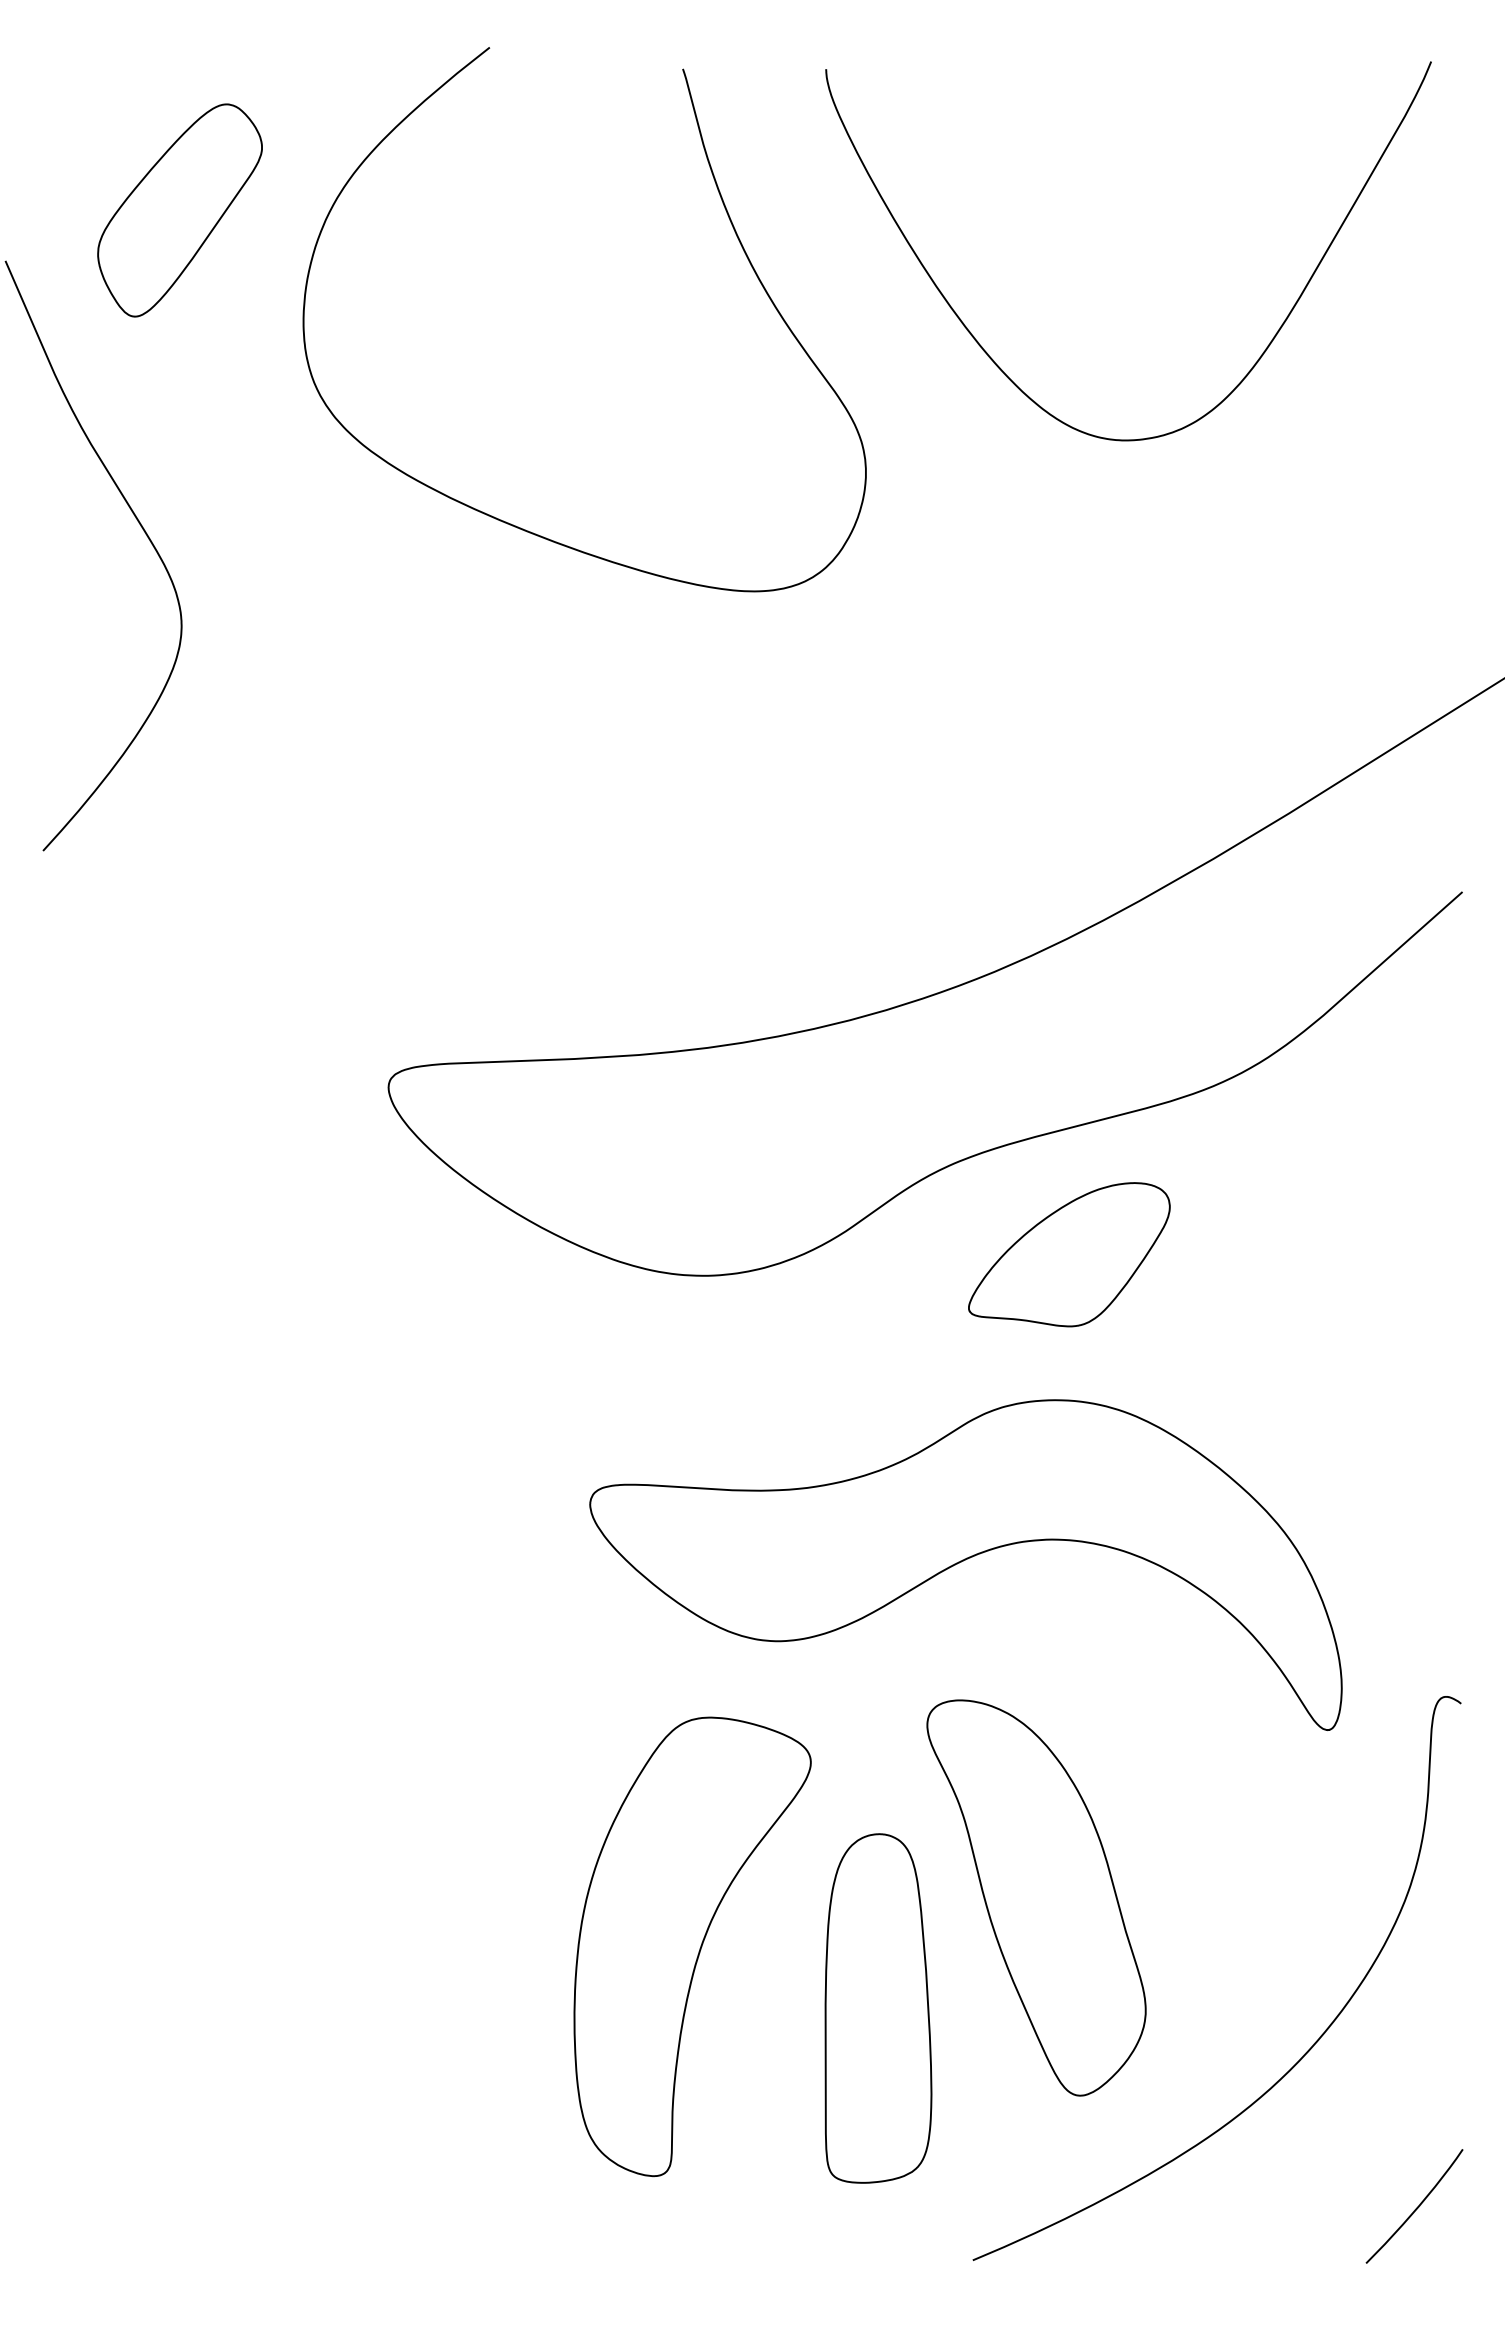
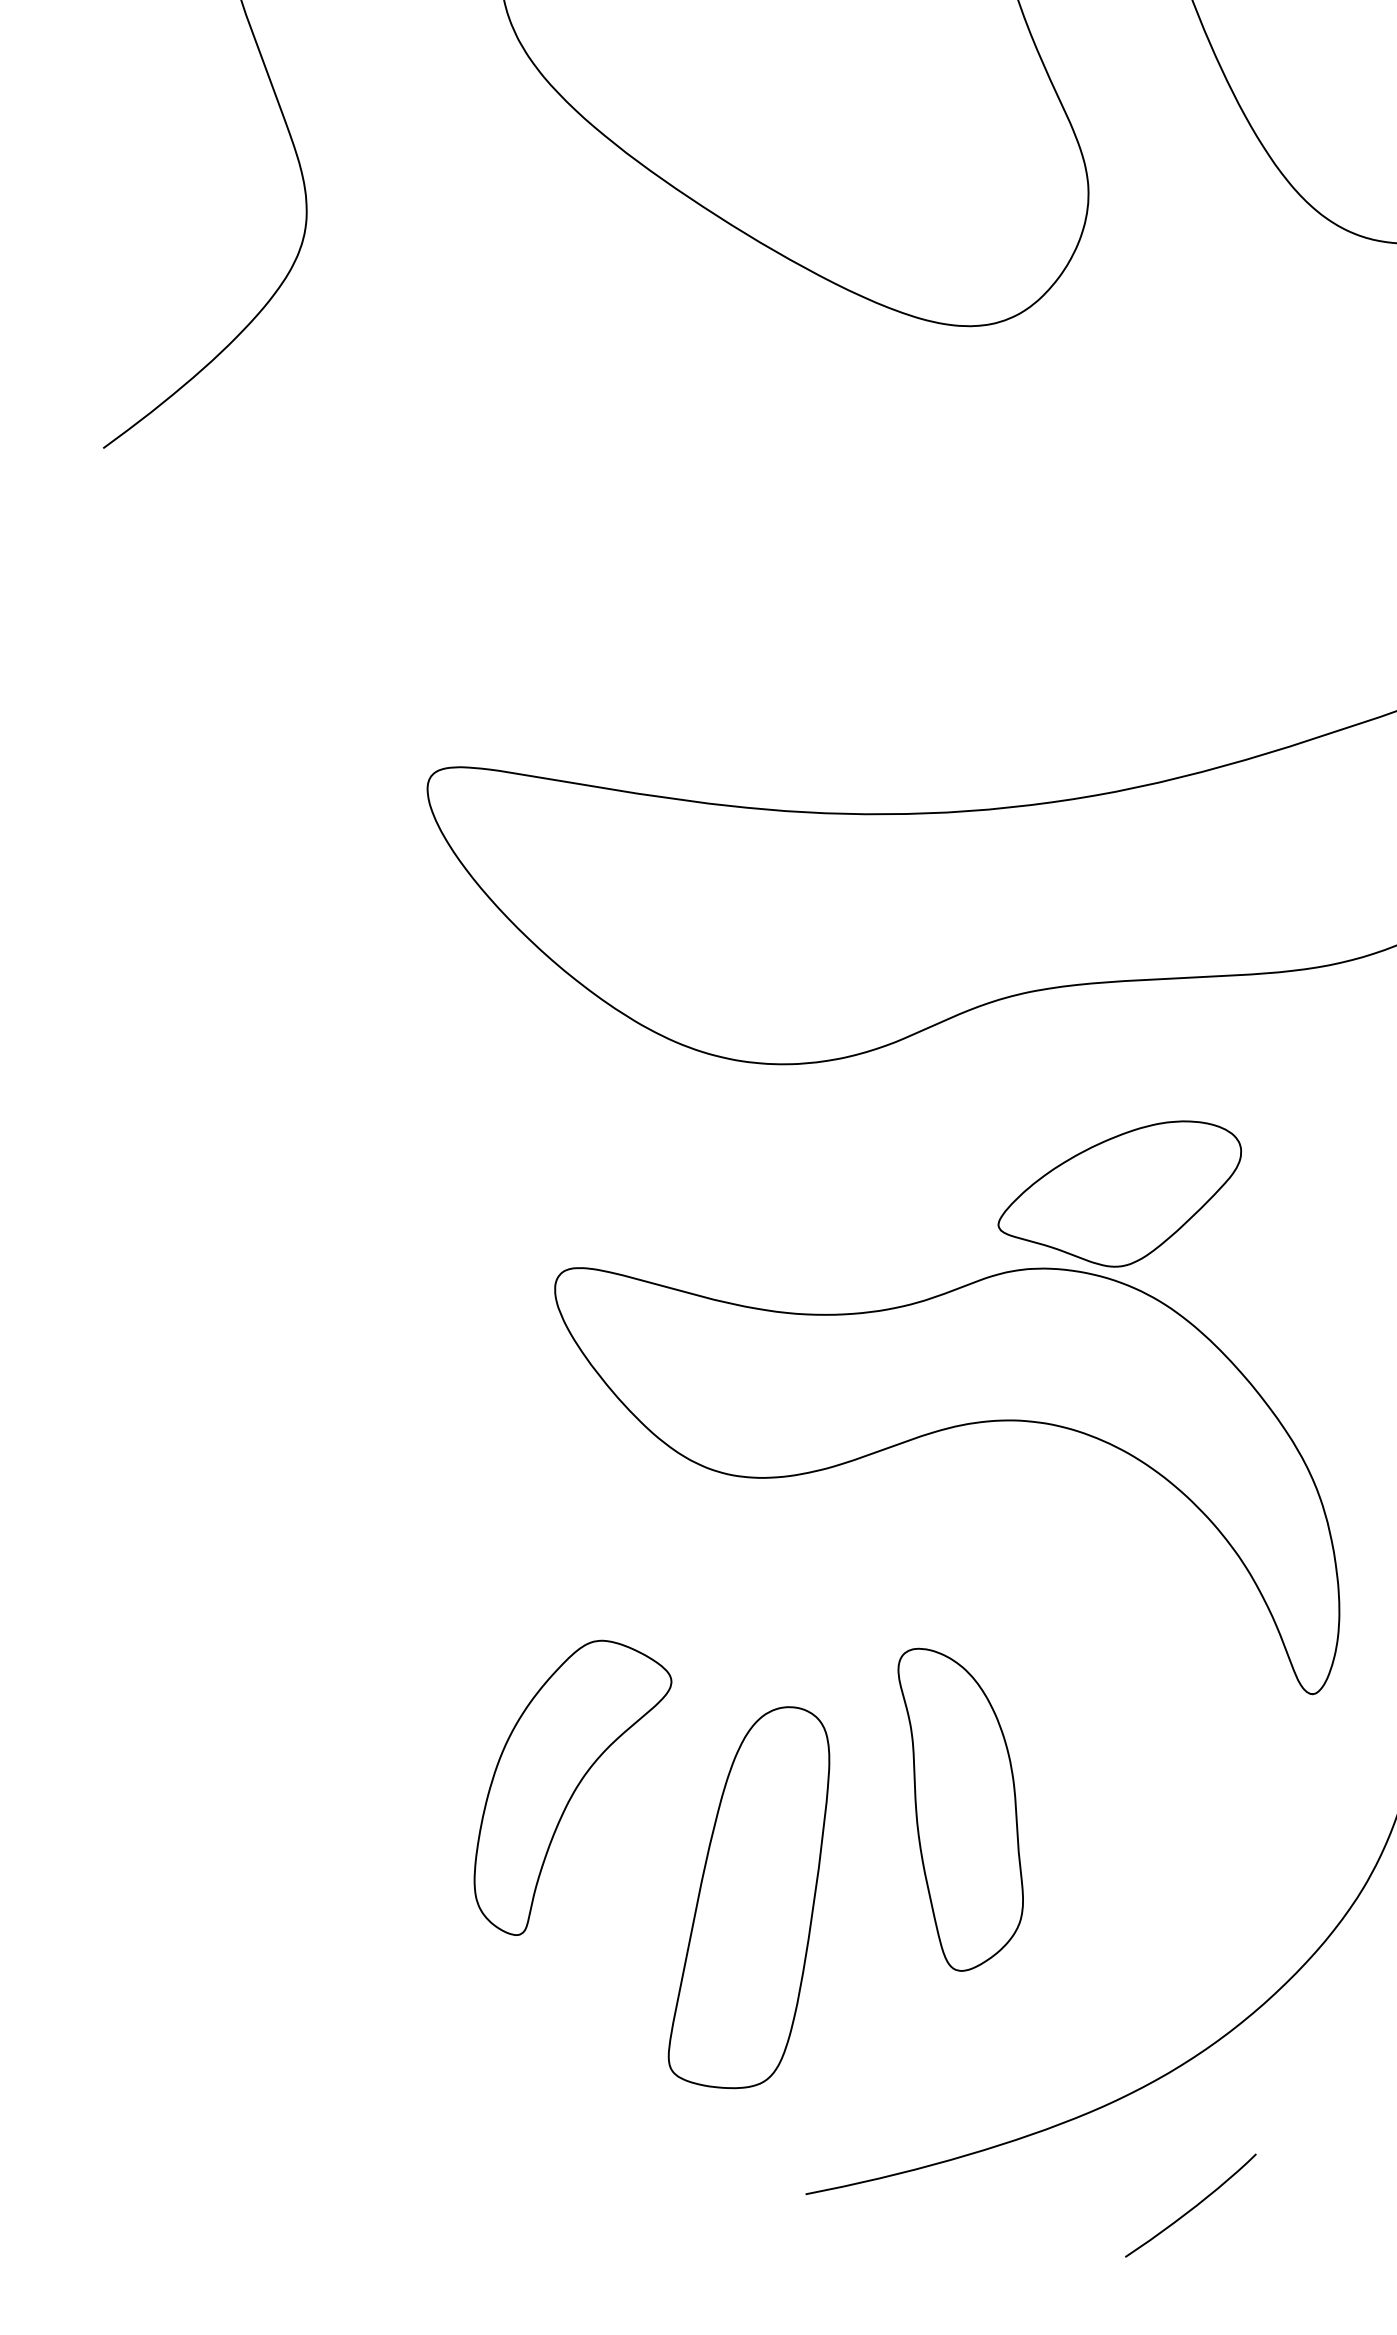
part: (1069, 1254) -> (1120, 1187), moved
part: (1036, 1897) -> (955, 1812), size x0.7
part: (692, 1946) -> (569, 1789), size x0.6
curve: (1416, 2207) -> (1192, 2207), moved

